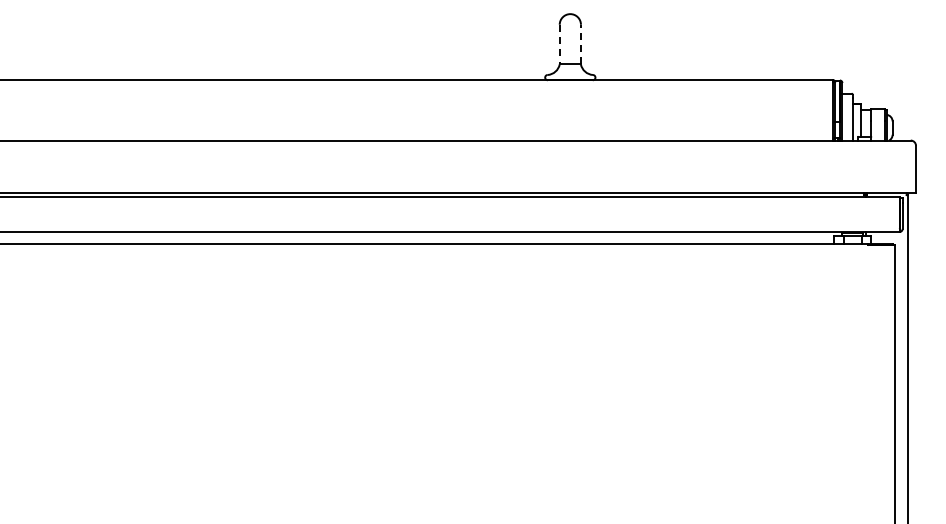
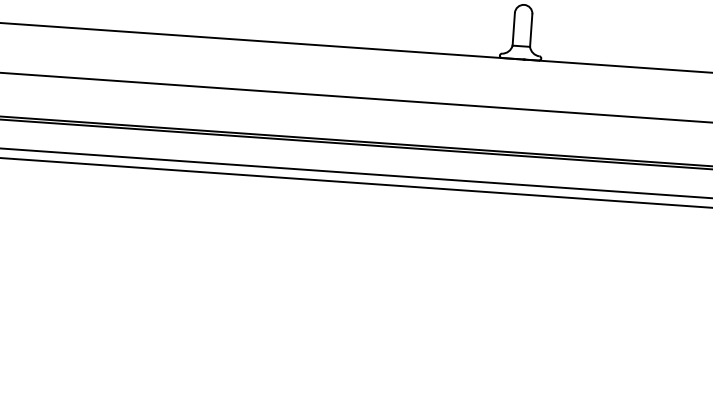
line: (559, 44) -> (513, 29), dashed -> solid
line: (580, 44) -> (530, 30), dashed -> solid

